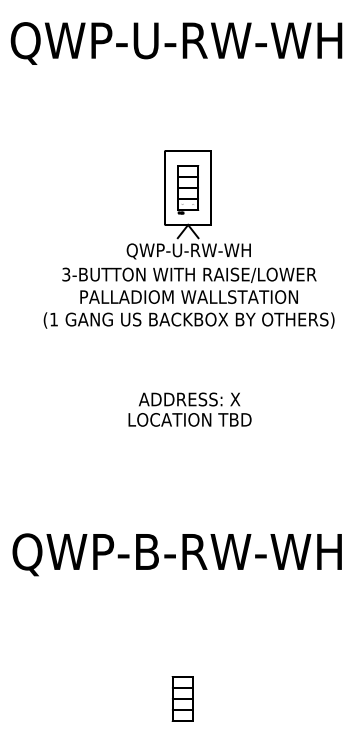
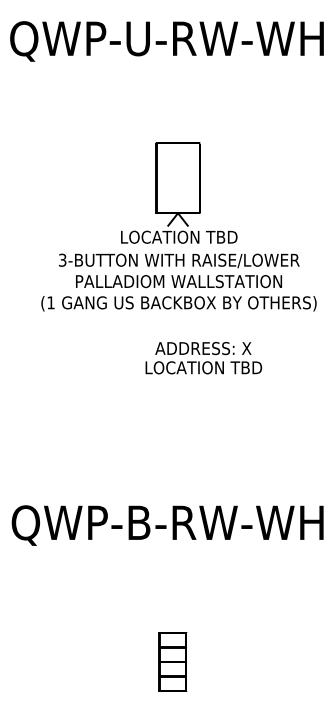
part: (187, 189) -> (177, 179), removed
text: (188, 250) -> (178, 237), QWP-U-RW-WH -> LOCATION TBD
text: (189, 410) -> (203, 358), moved
part: (182, 698) -> (172, 661), size x1.4

